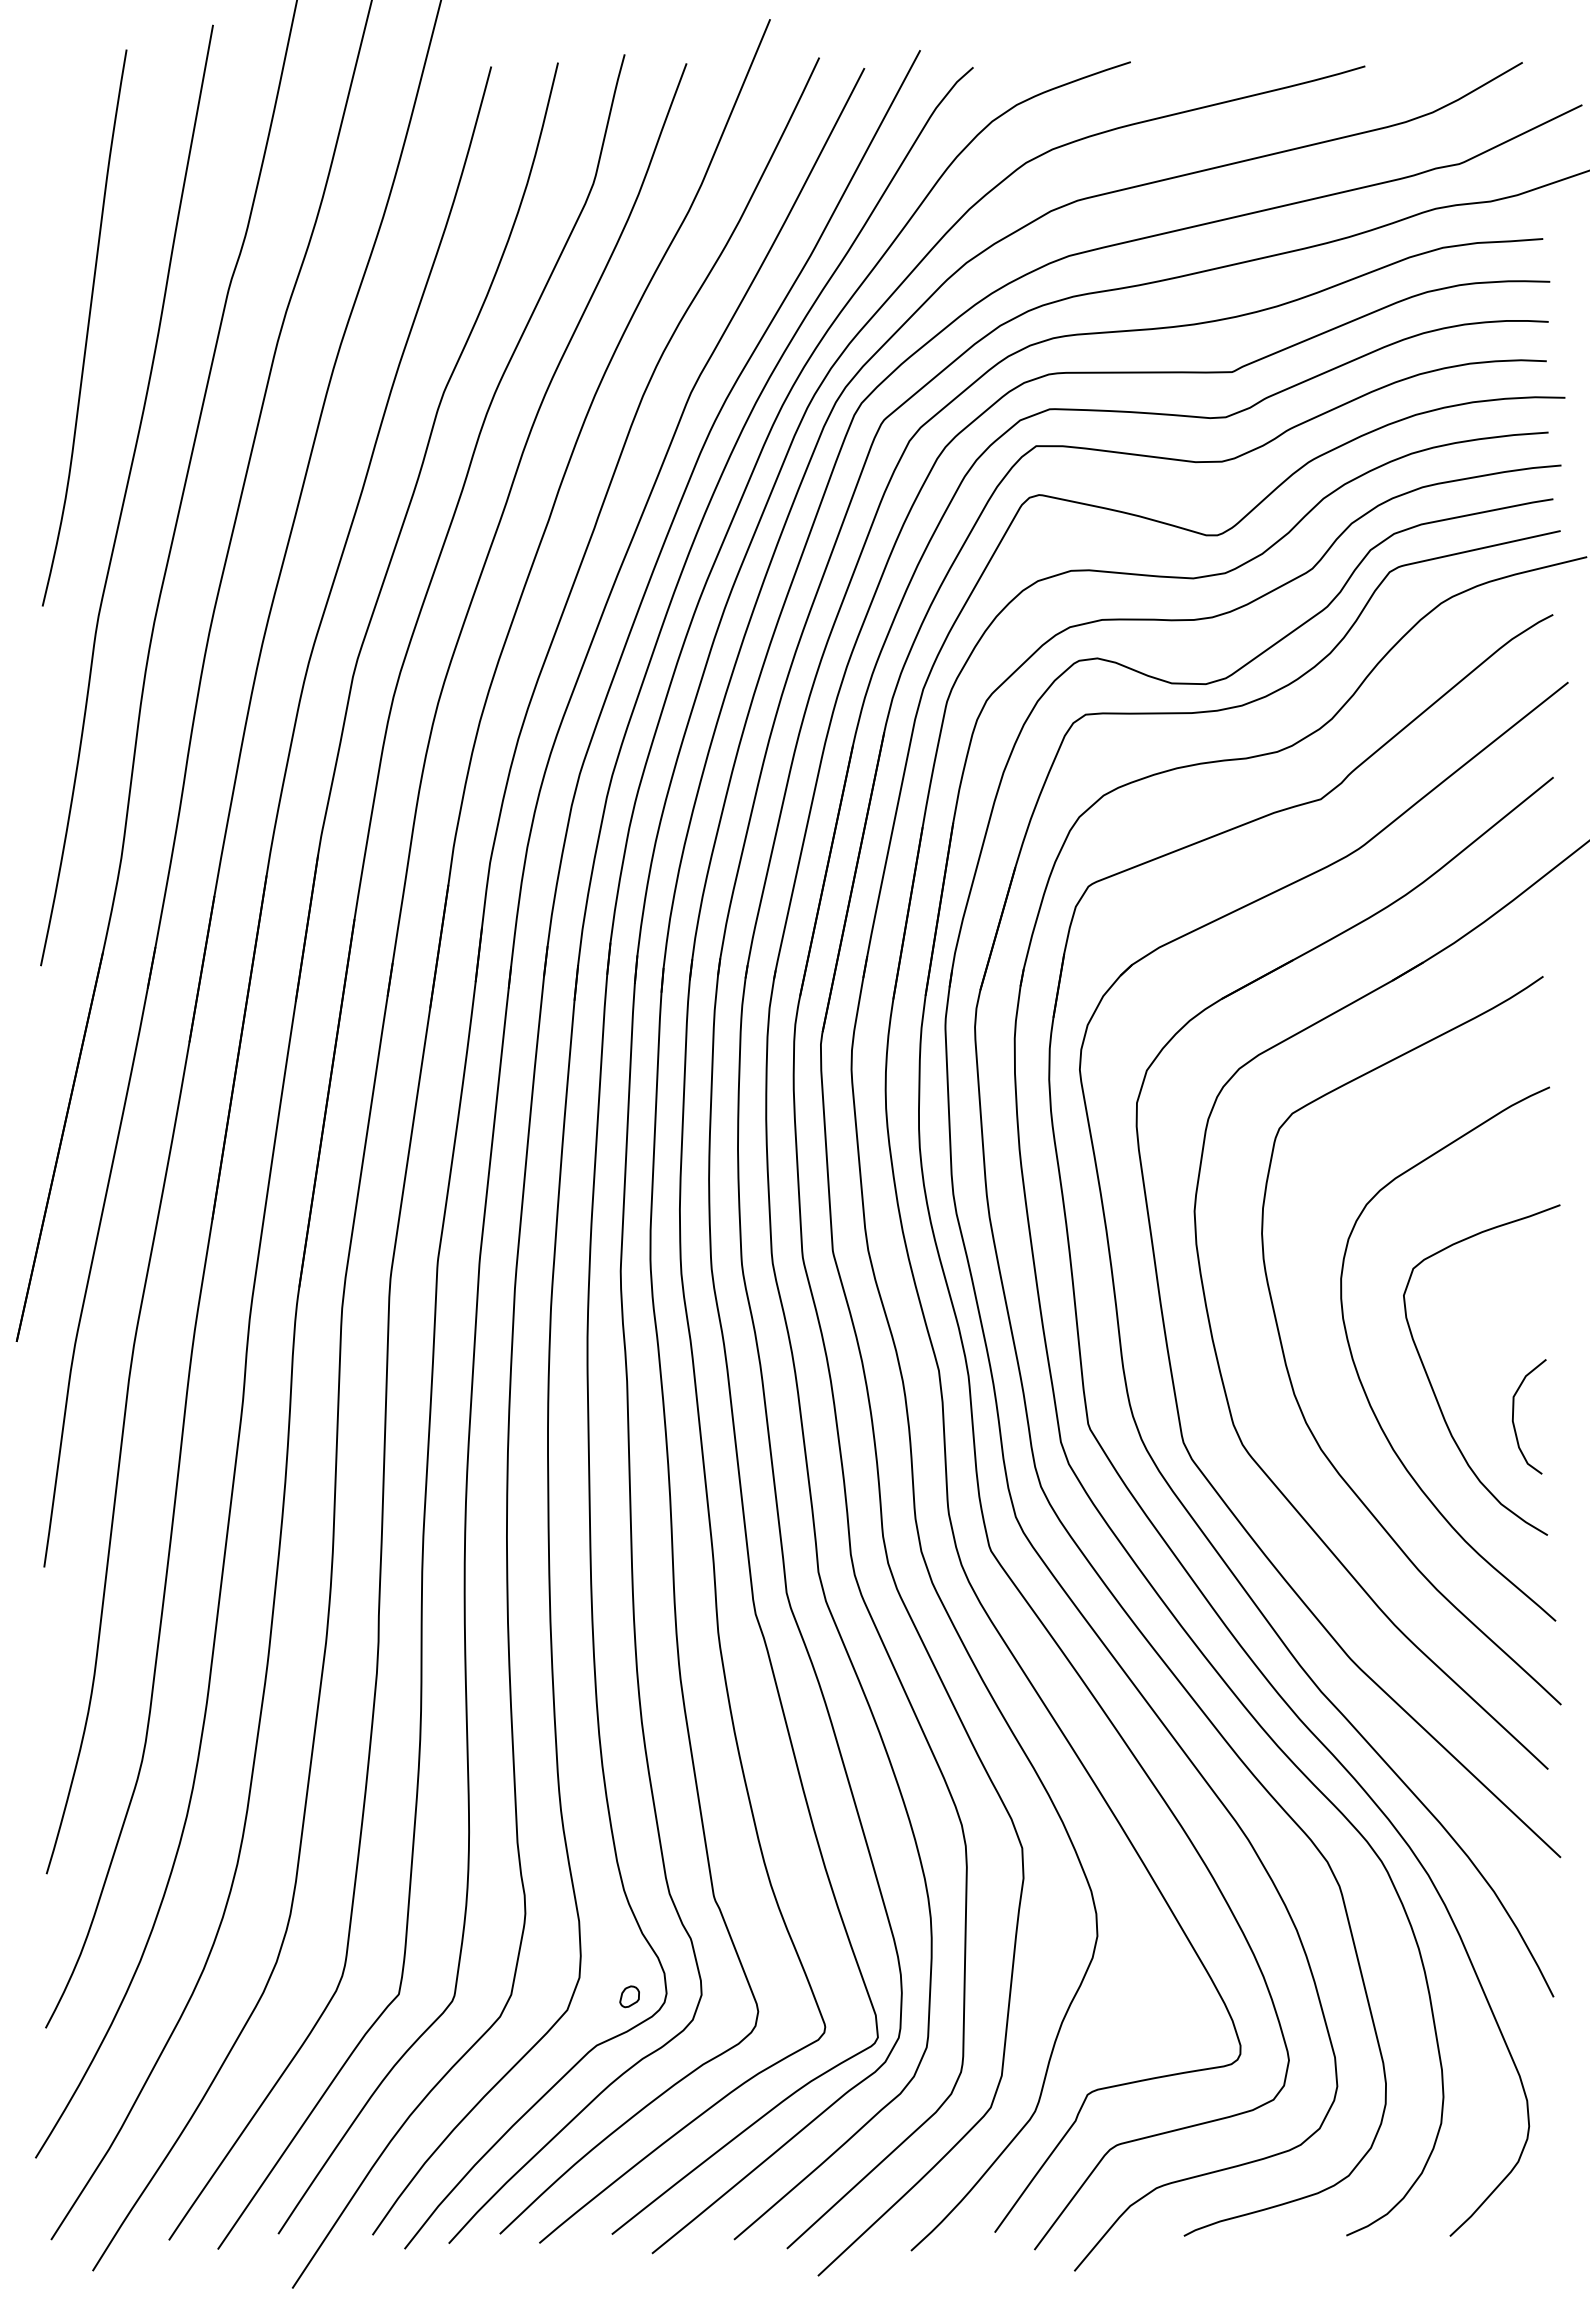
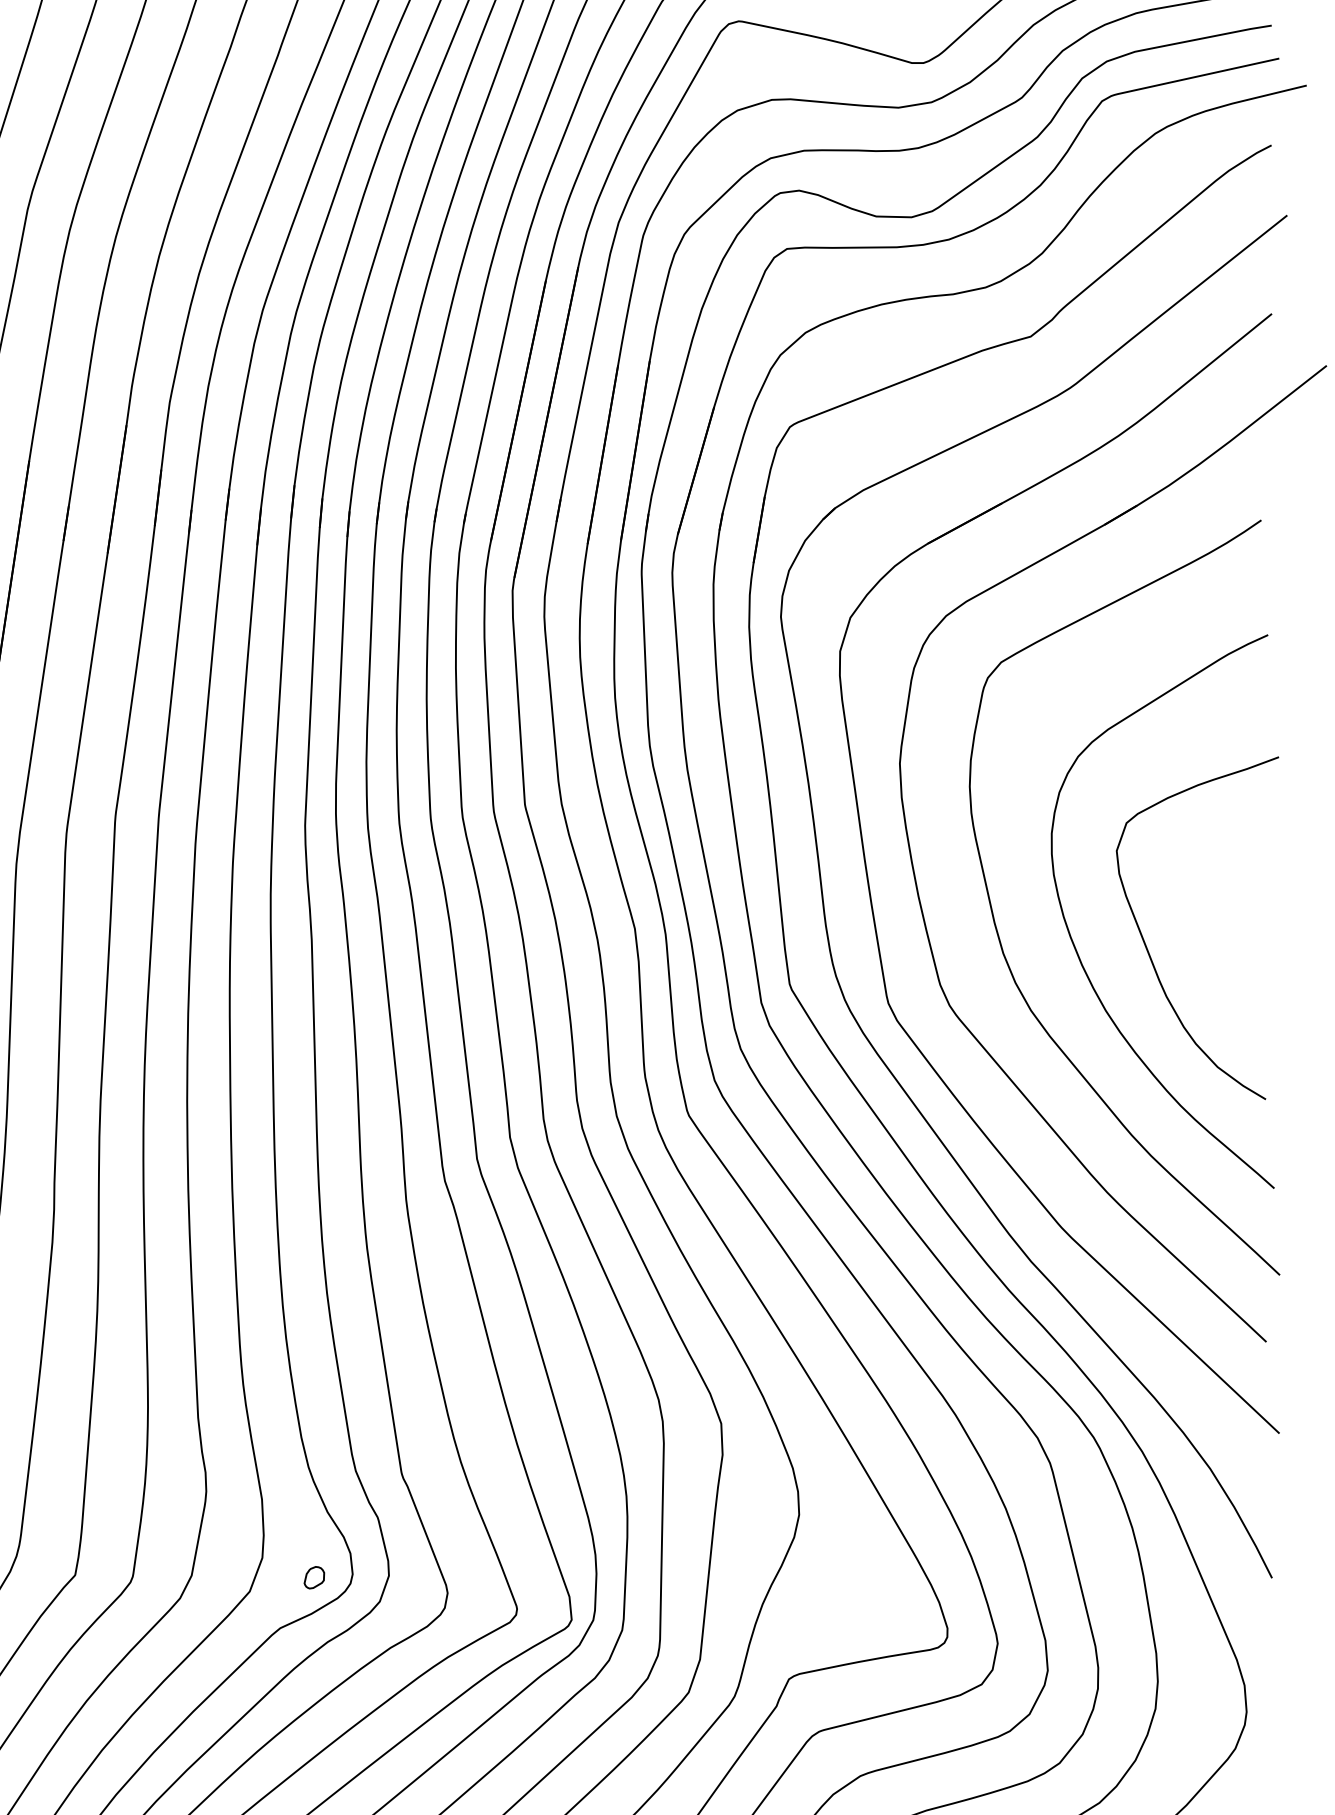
curve: (1513, 1416) -> (1230, 976), removed

